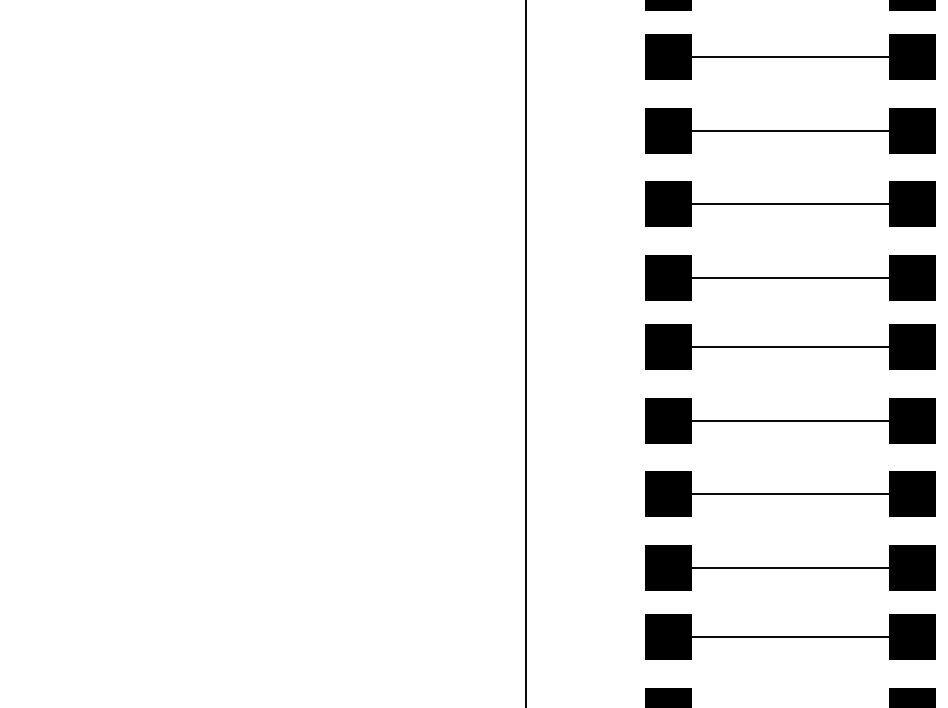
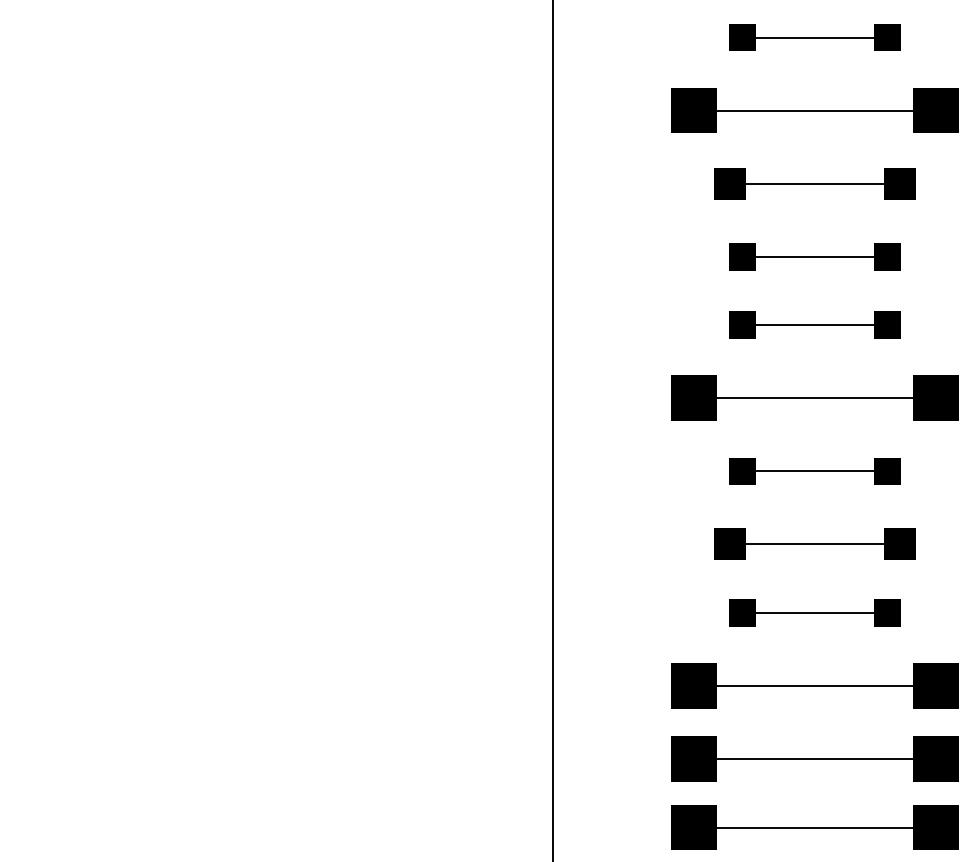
part: (789, 56) -> (814, 37), size x0.6
part: (789, 204) -> (814, 183), size x0.7
part: (789, 277) -> (814, 256), size x0.6
part: (789, 346) -> (814, 324), size x0.6
part: (789, 494) -> (814, 471), size x0.6
part: (789, 568) -> (814, 544), size x0.7
part: (789, 636) -> (814, 612), size x0.6

